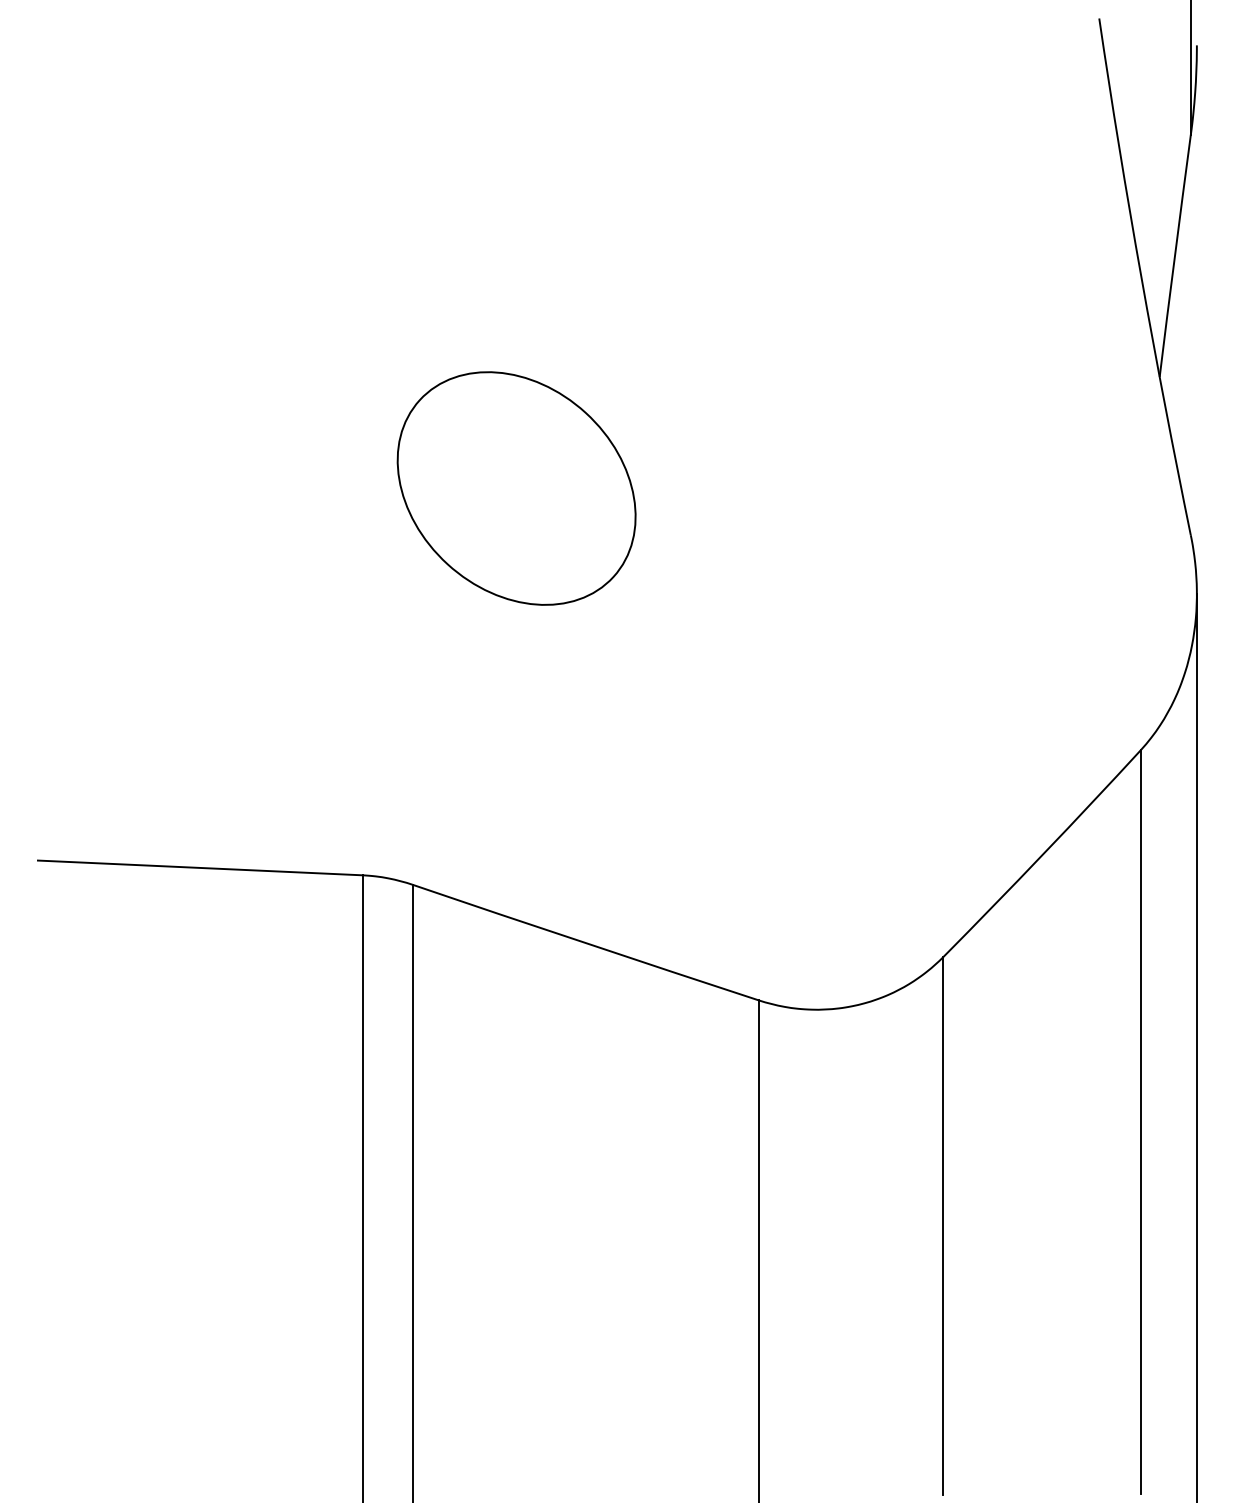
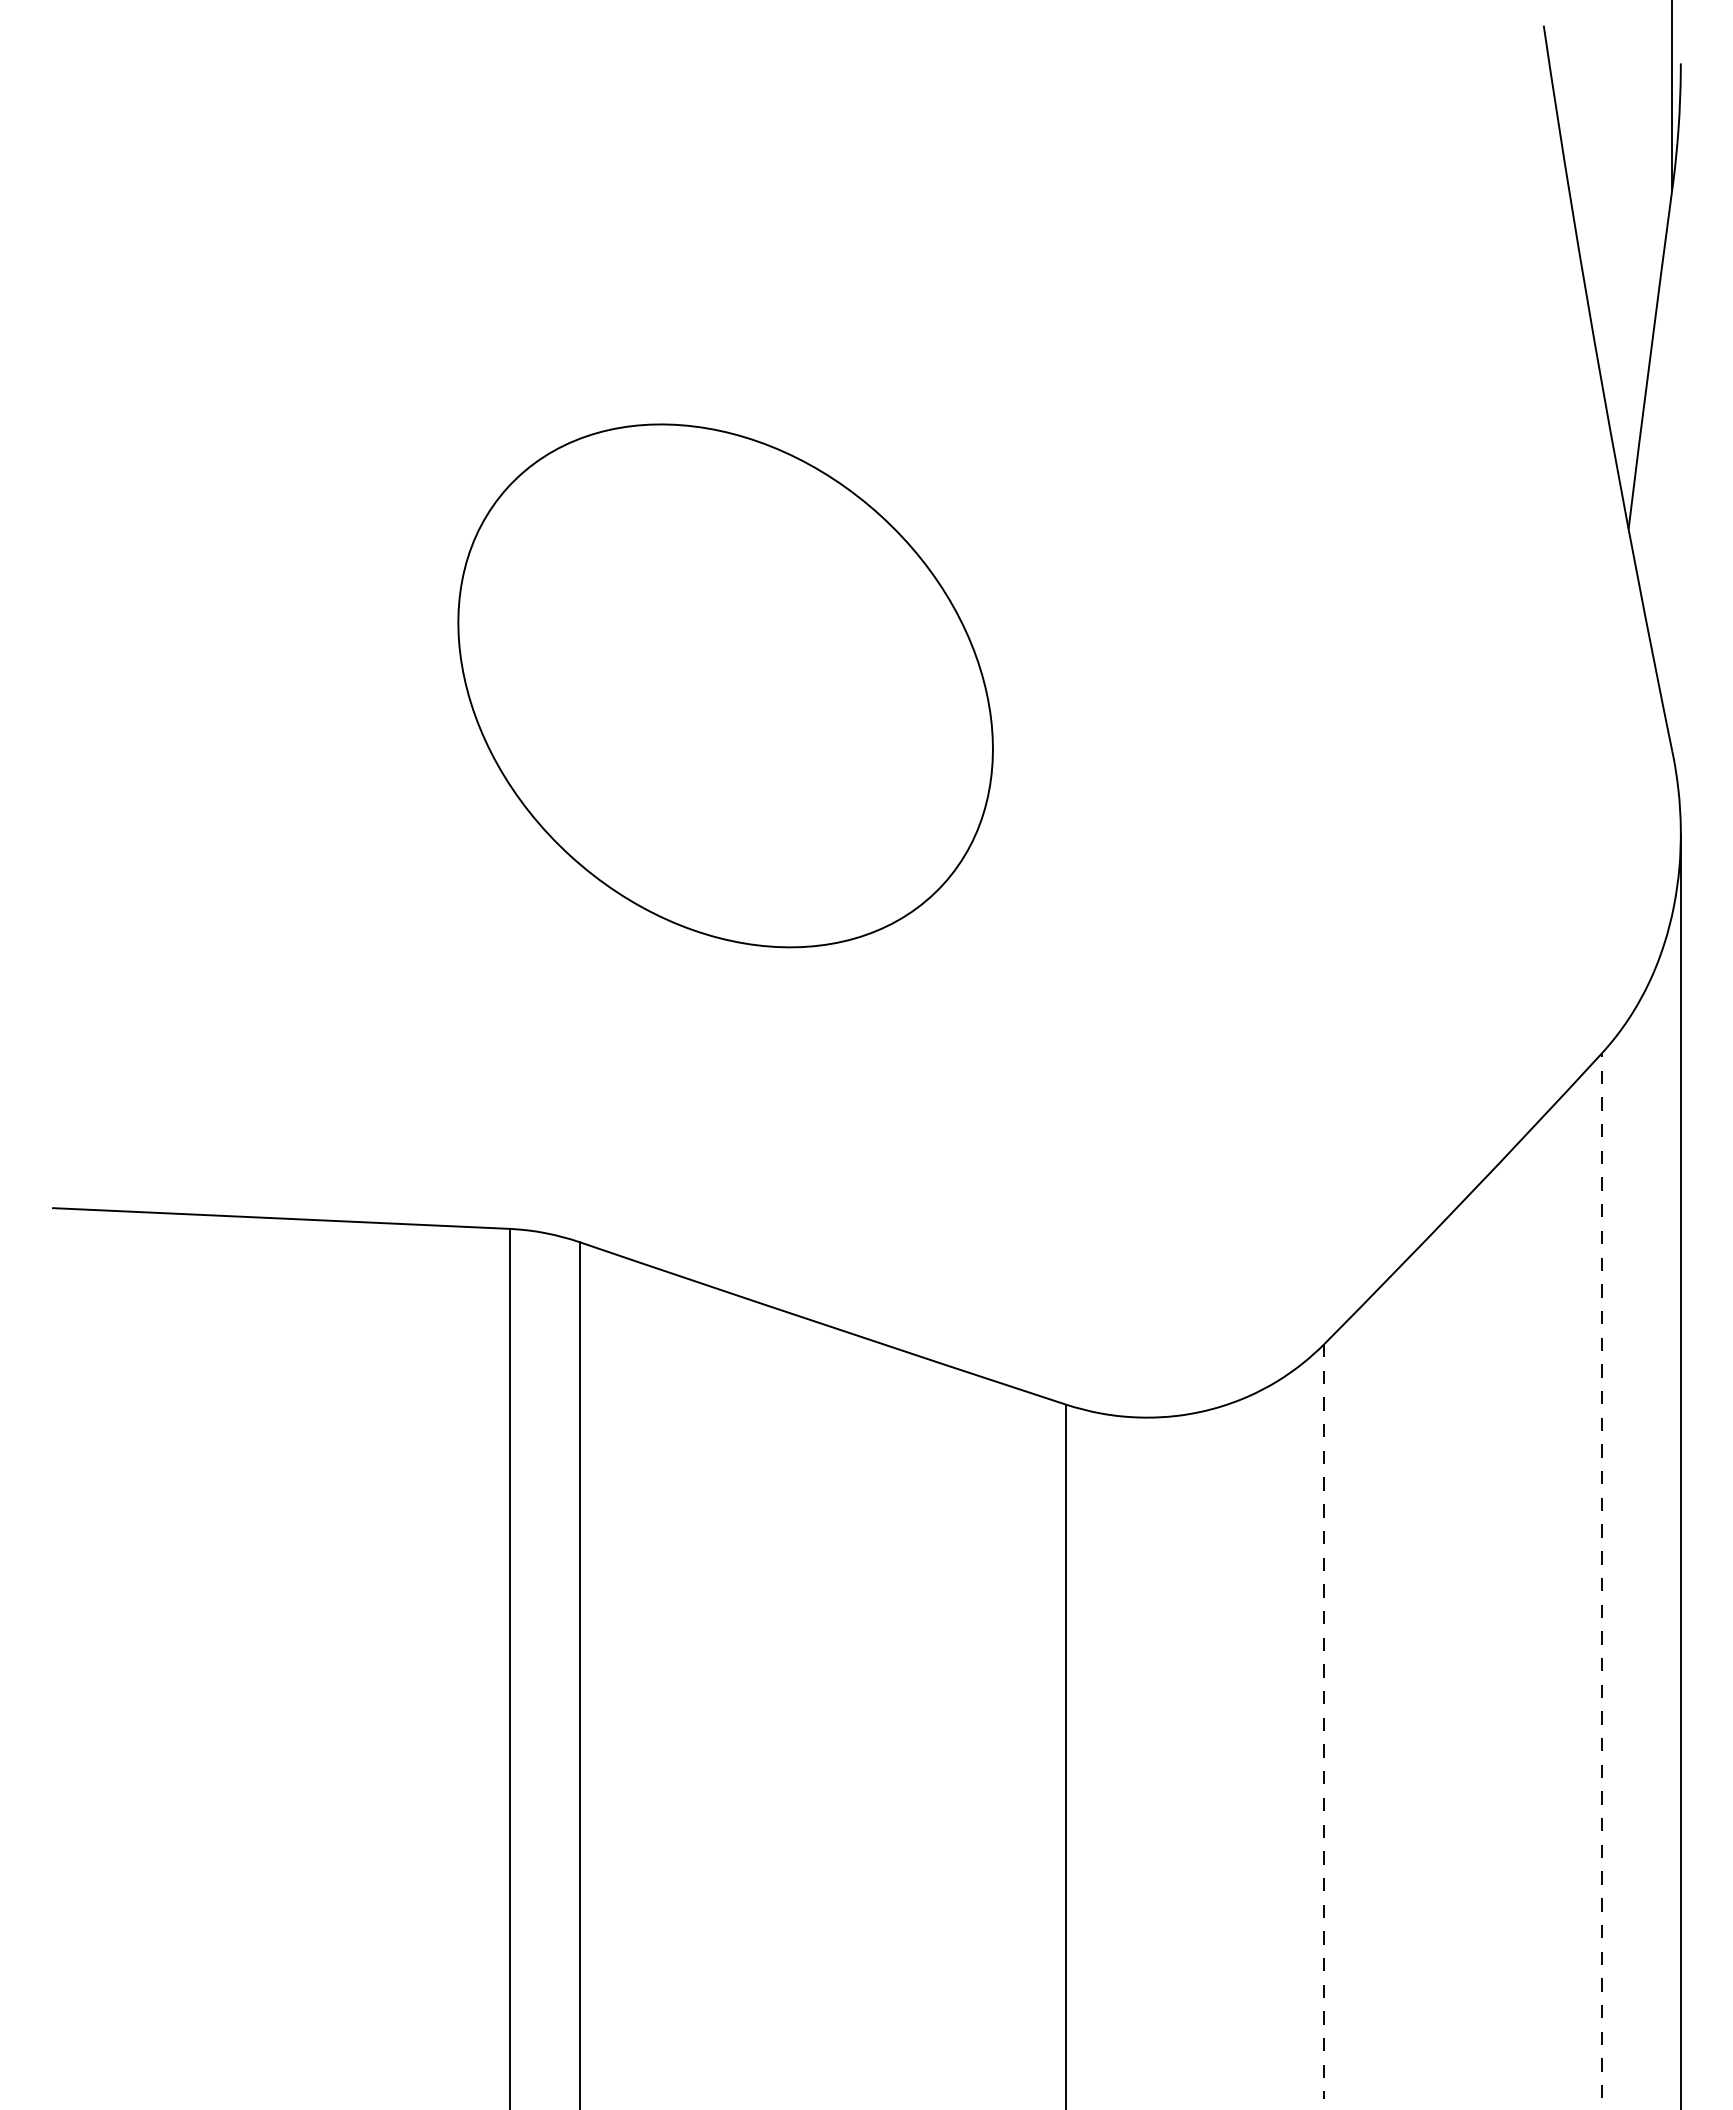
part: (516, 488) -> (725, 685), size x1.6
line: (1141, 1122) -> (1602, 1575), solid -> dashed
line: (943, 1226) -> (1324, 1721), solid -> dashed

